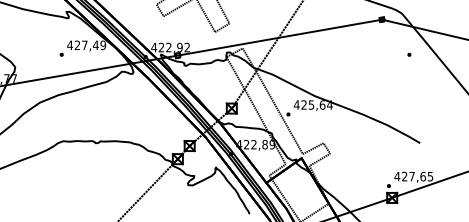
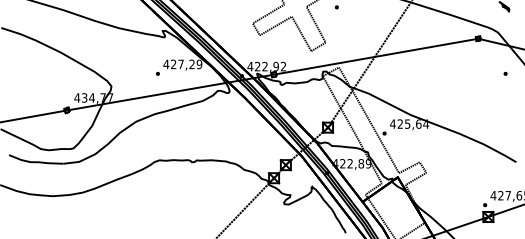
text: (96, 45) -> (192, 64), 427,49 -> 427,29

